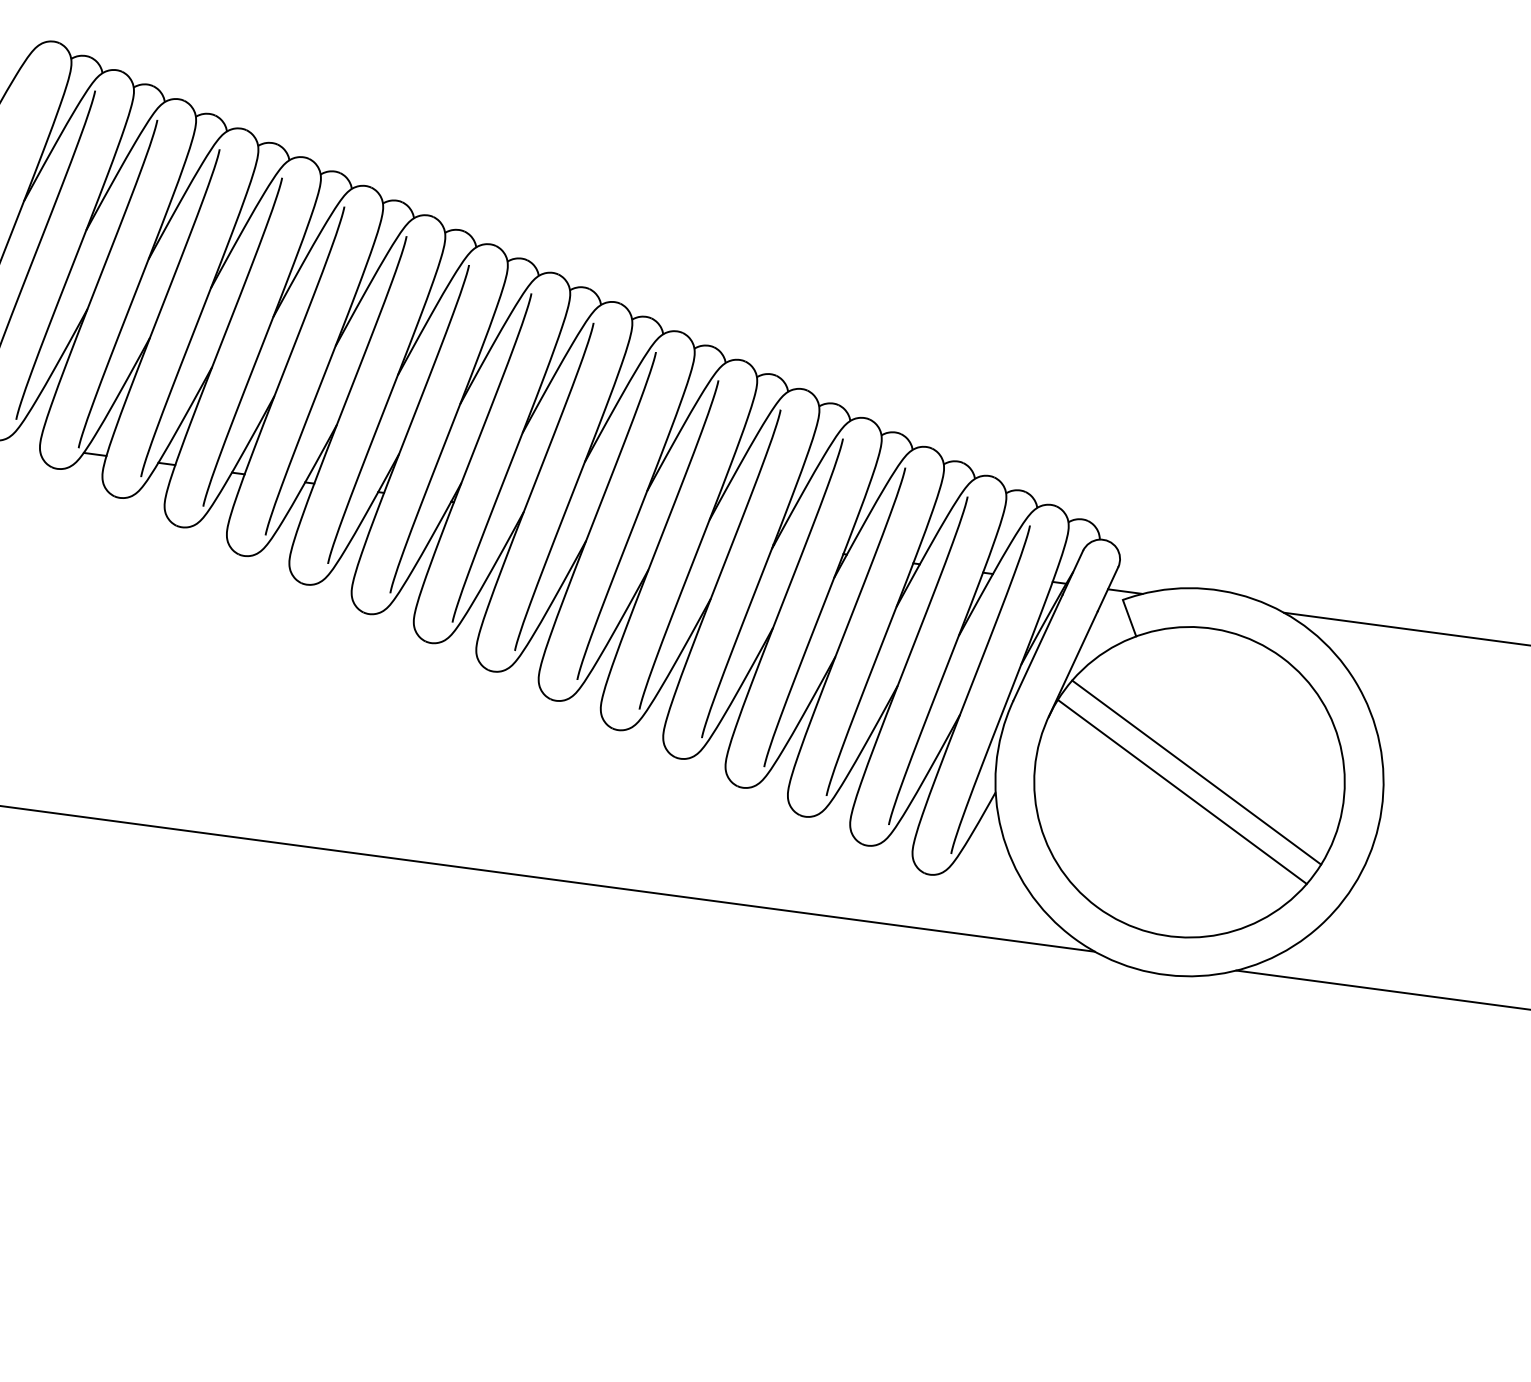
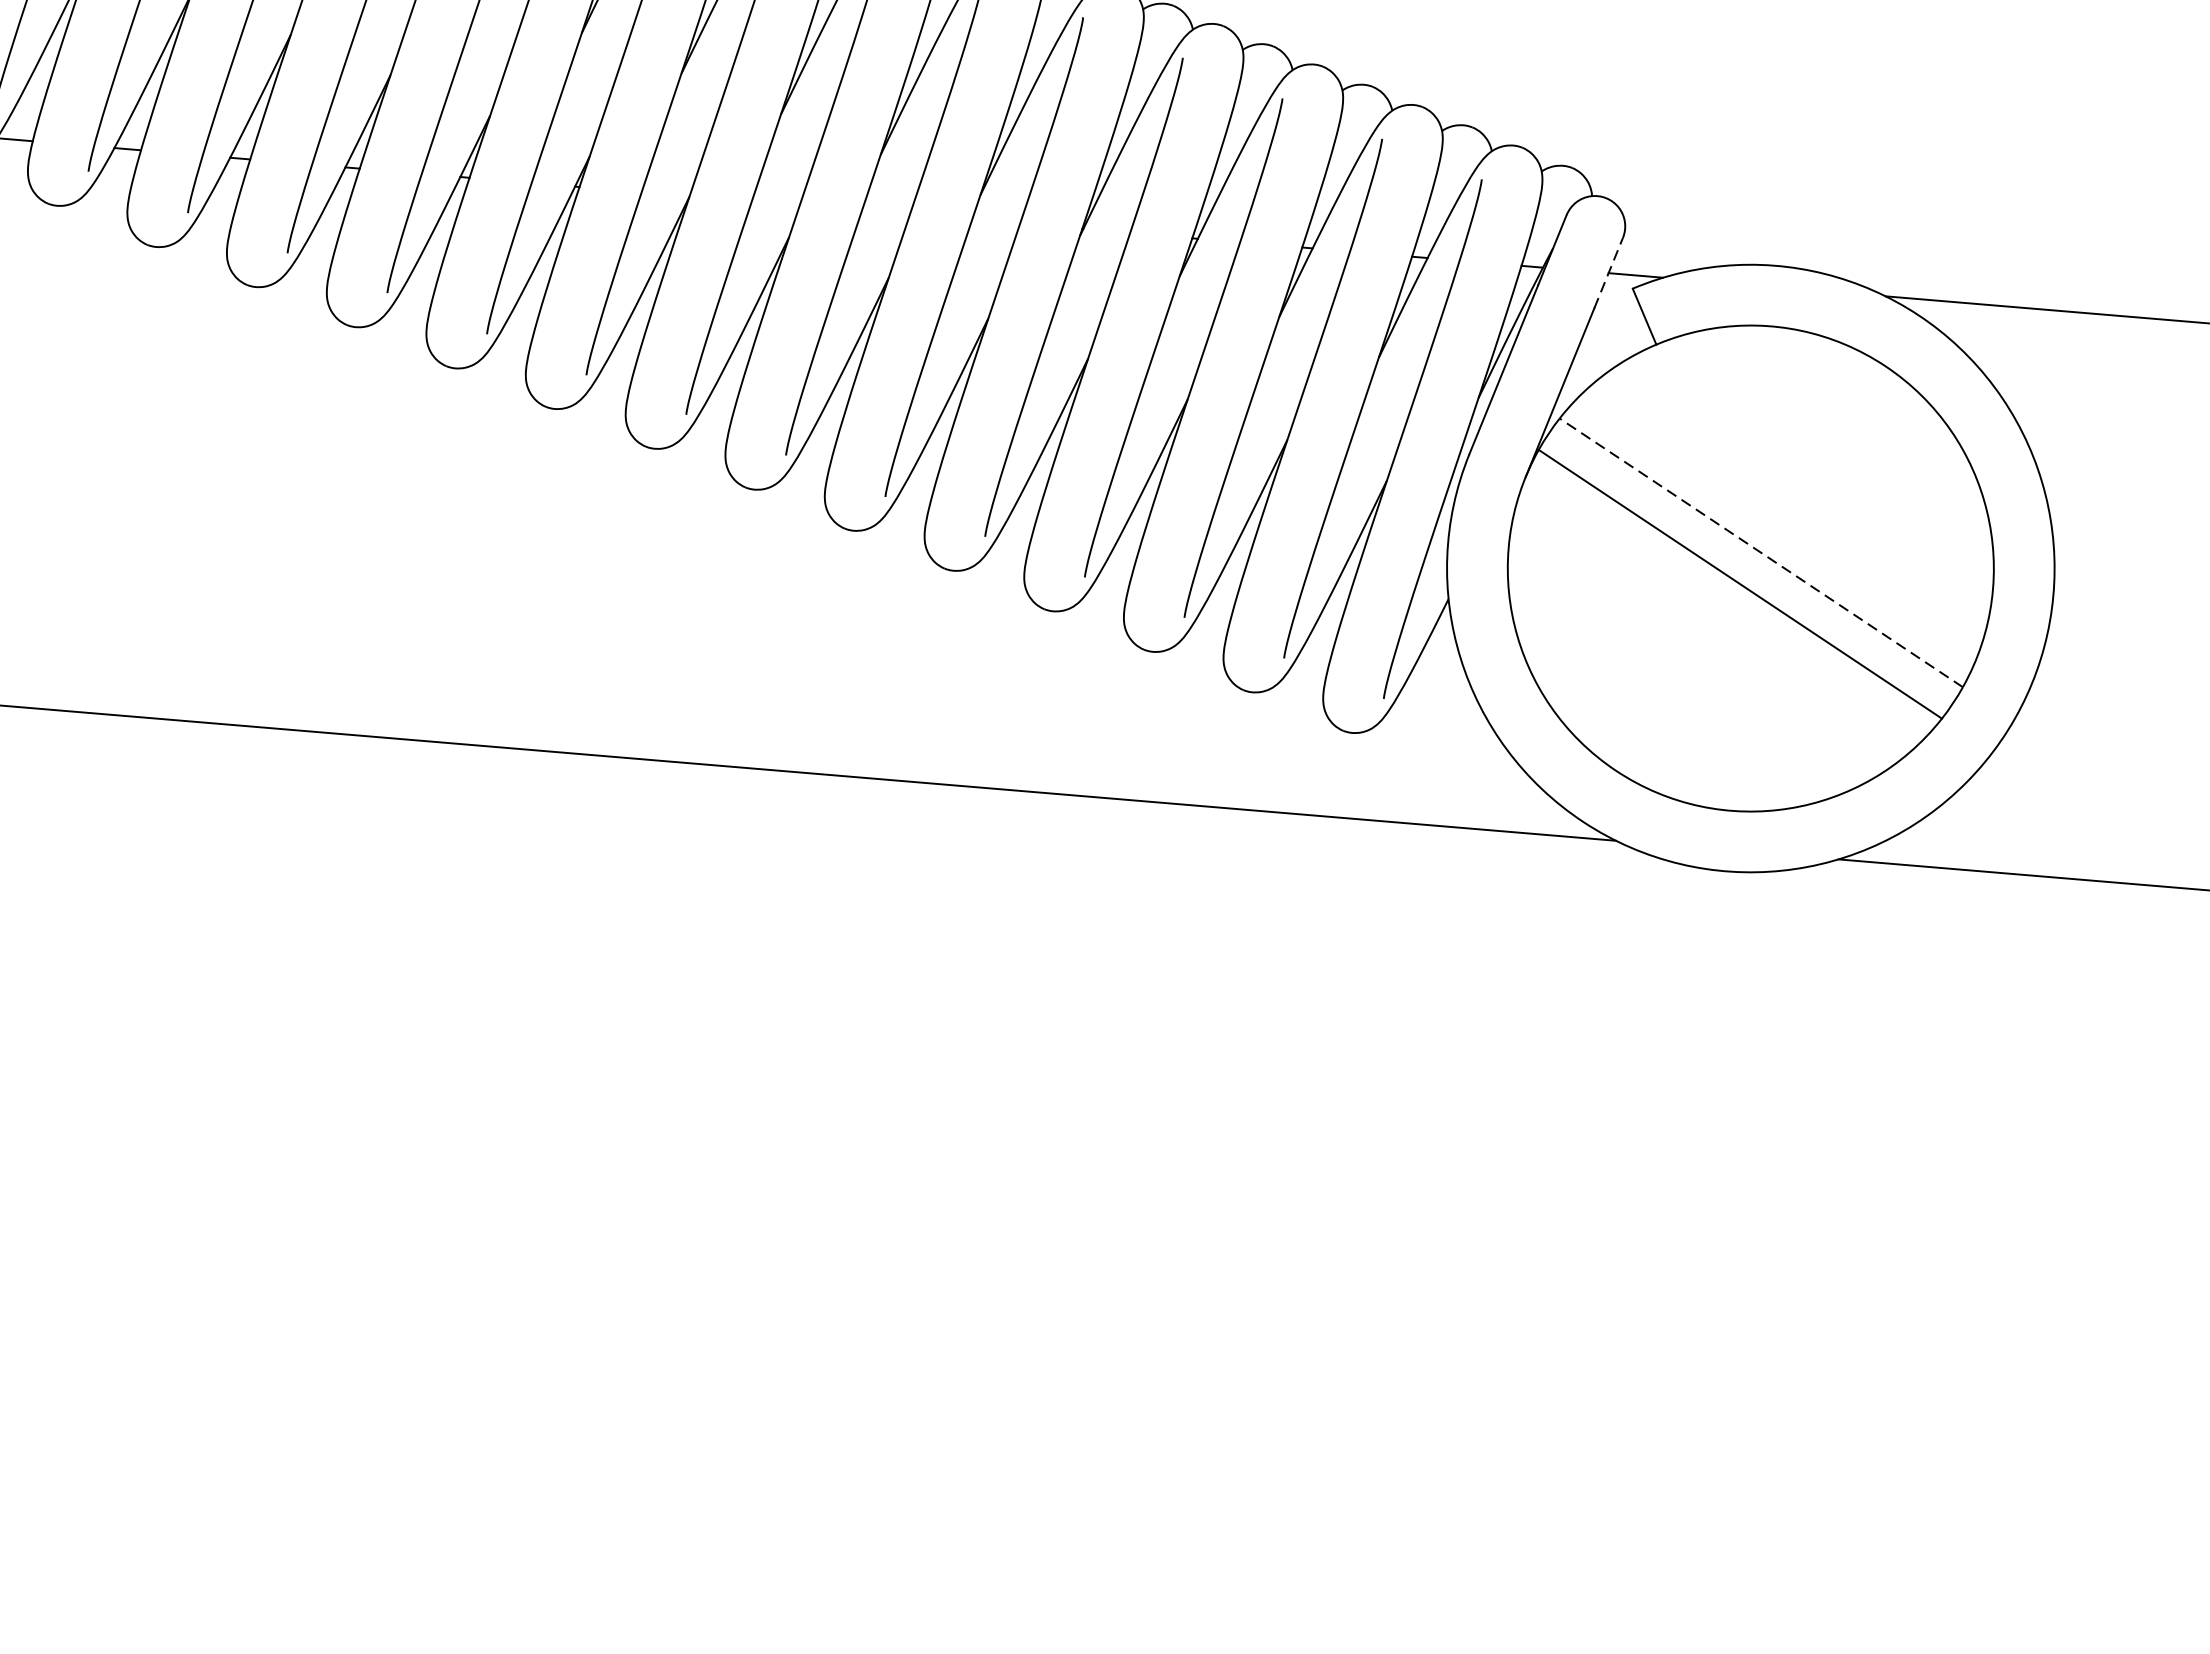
line: (1108, 588) -> (1609, 271), solid -> dashed
line: (1196, 772) -> (1760, 552), solid -> dashed

